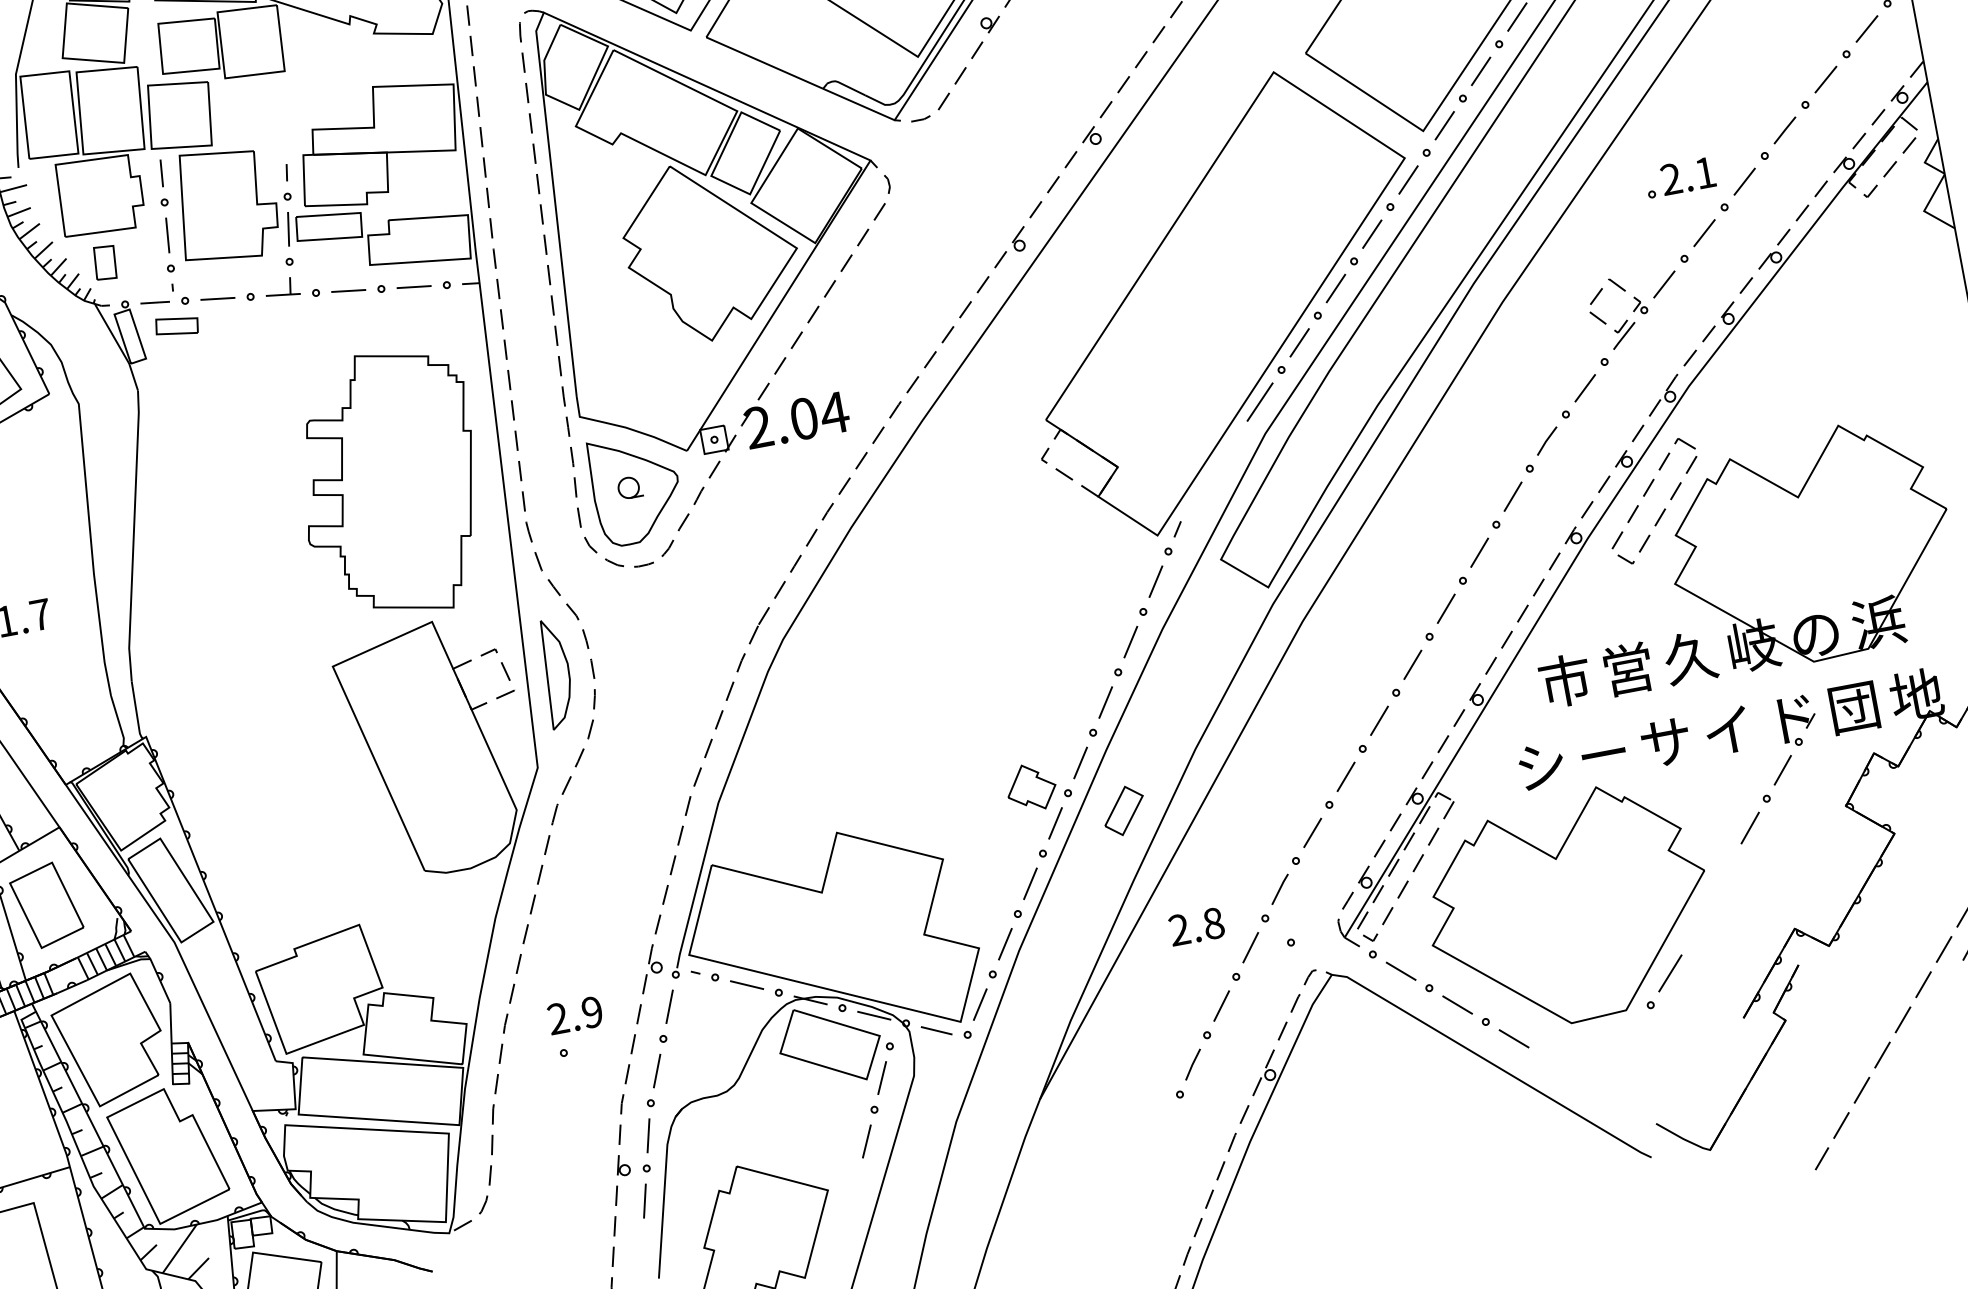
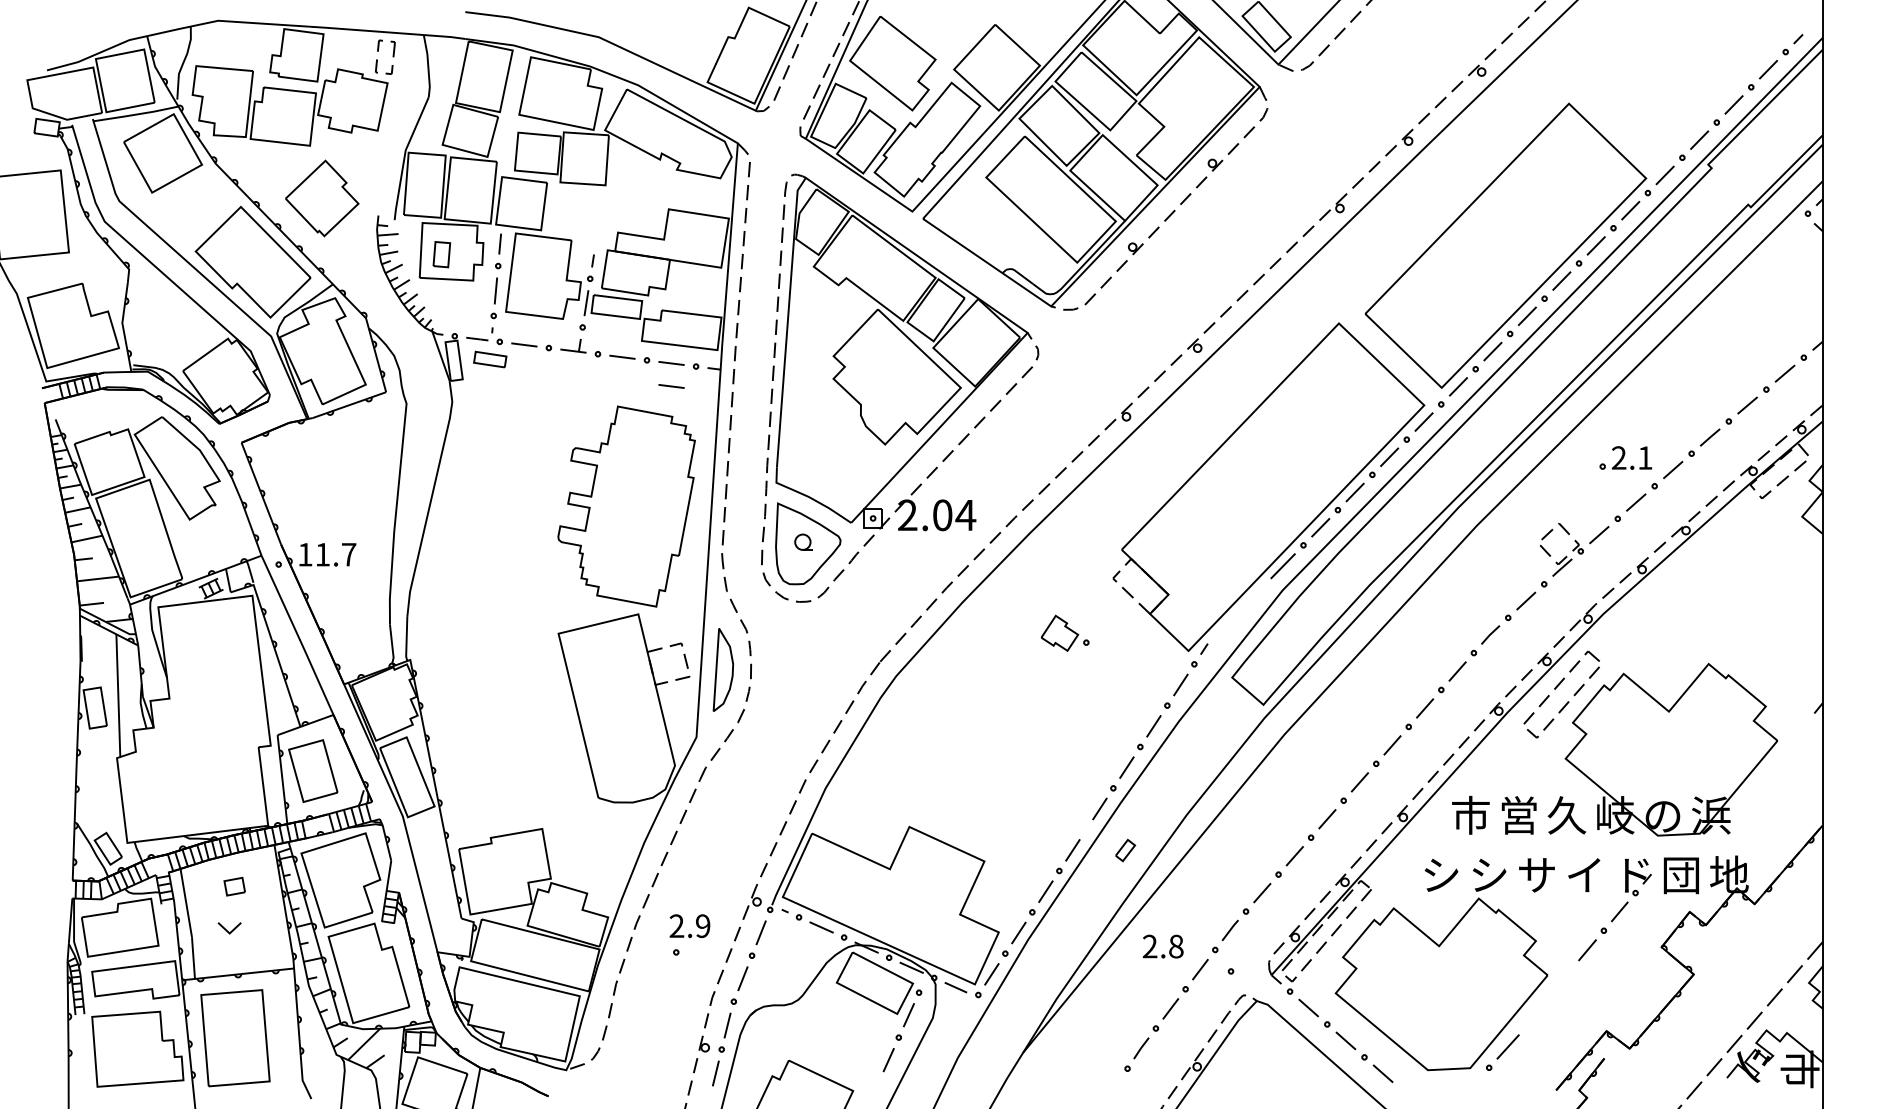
part: (104, 262) -> (441, 254), moved
line: (419, 317) -> (671, 386), added
text: (1604, 753) -> (1489, 874), ー -> シ
part: (1038, 785) -> (1065, 632), moved
part: (1124, 810) -> (1125, 850), size x0.6

